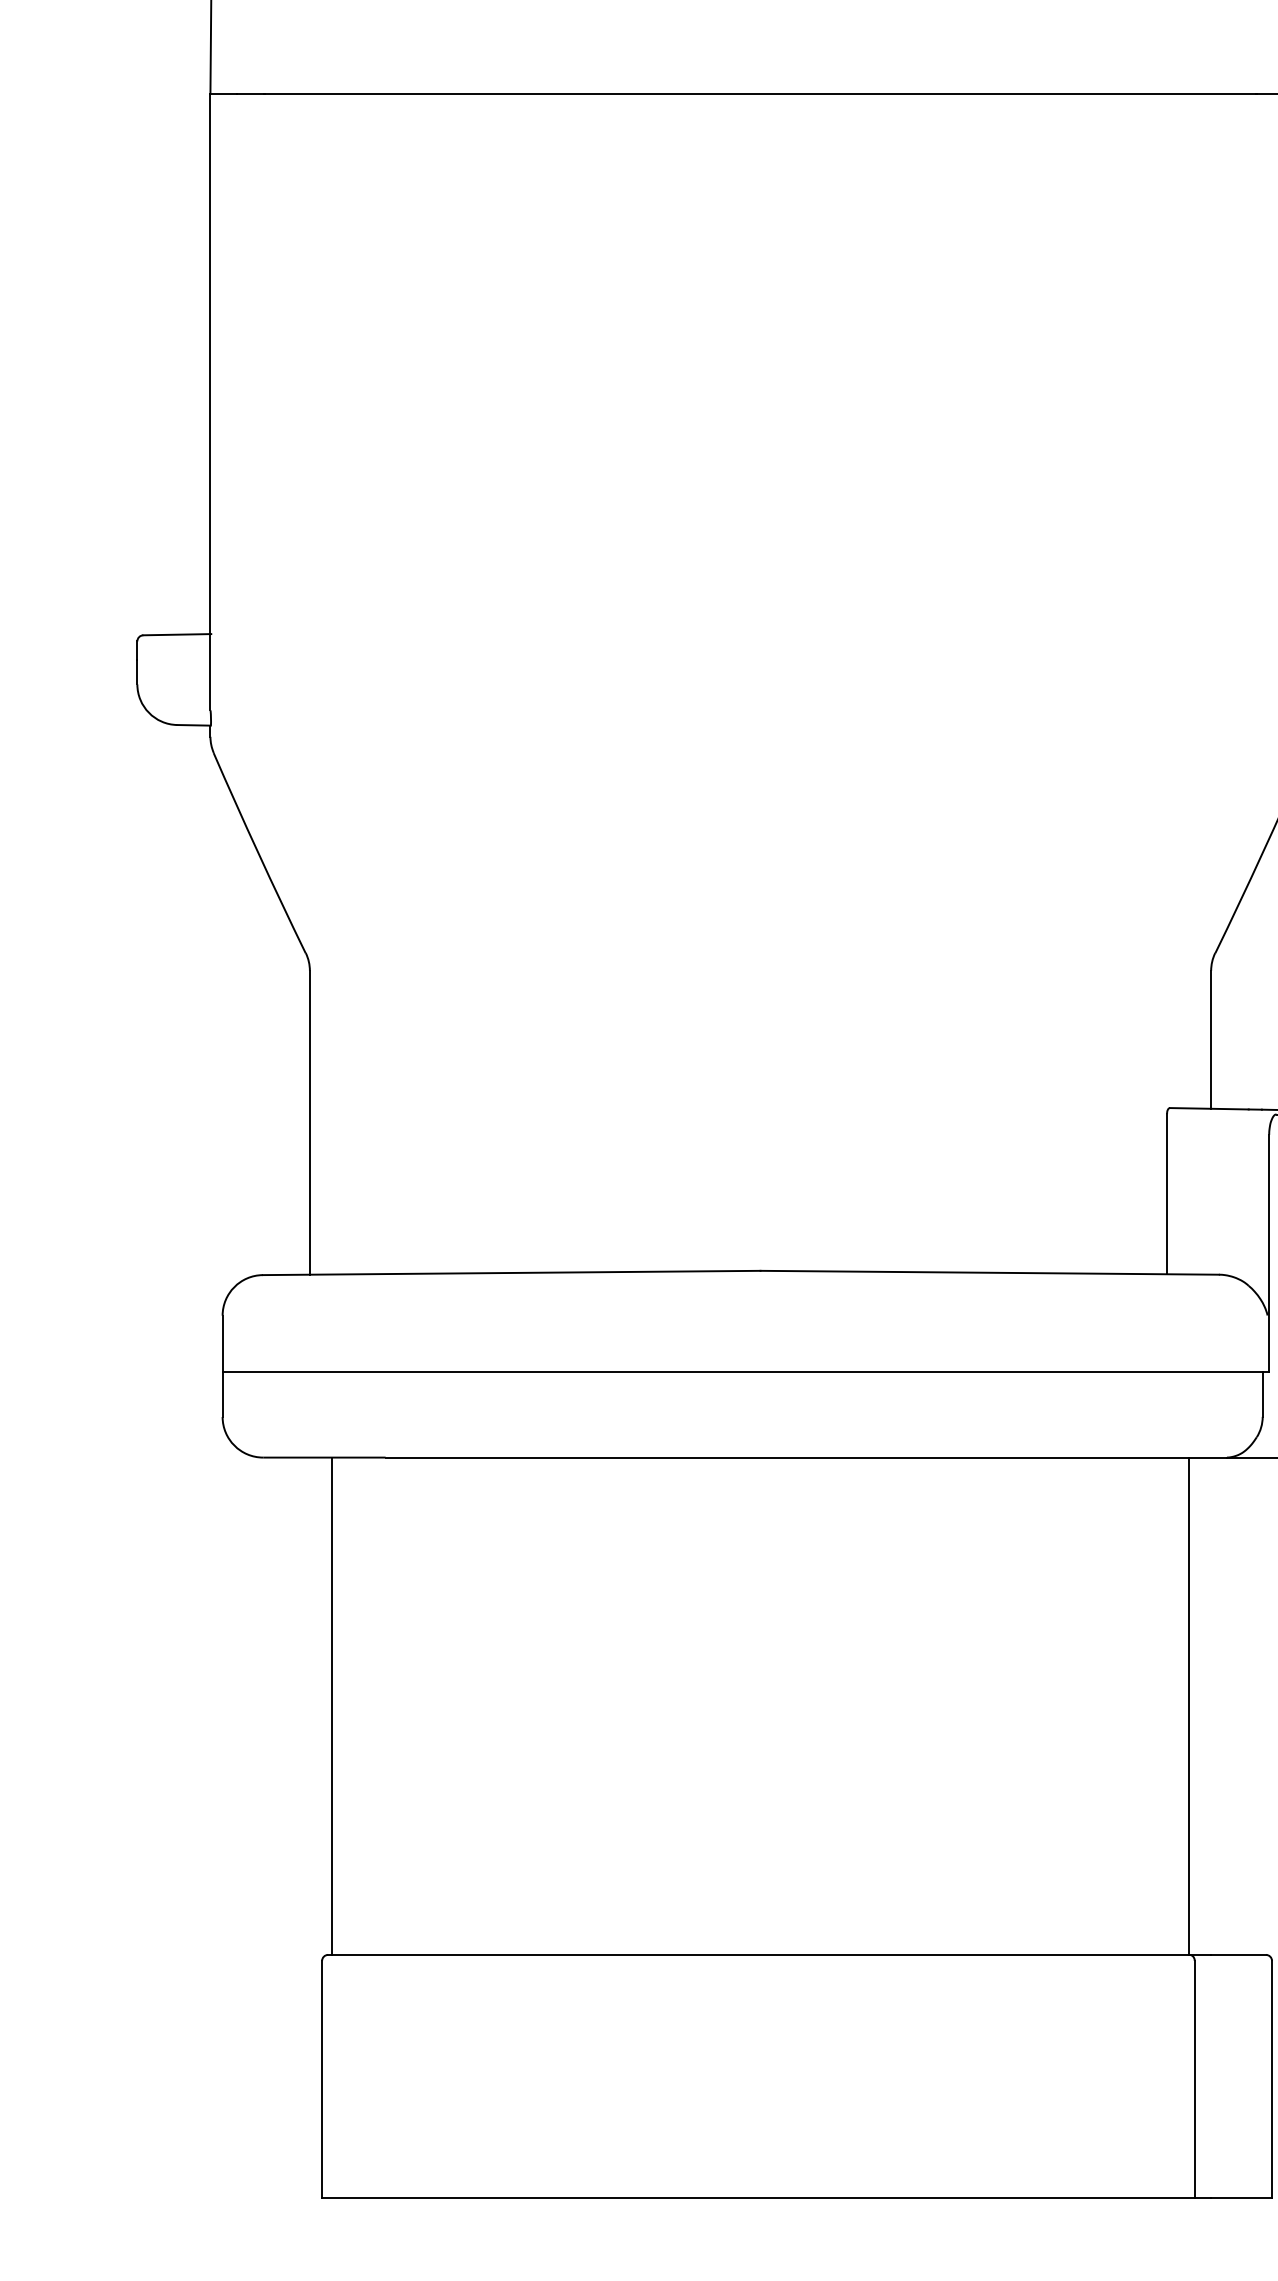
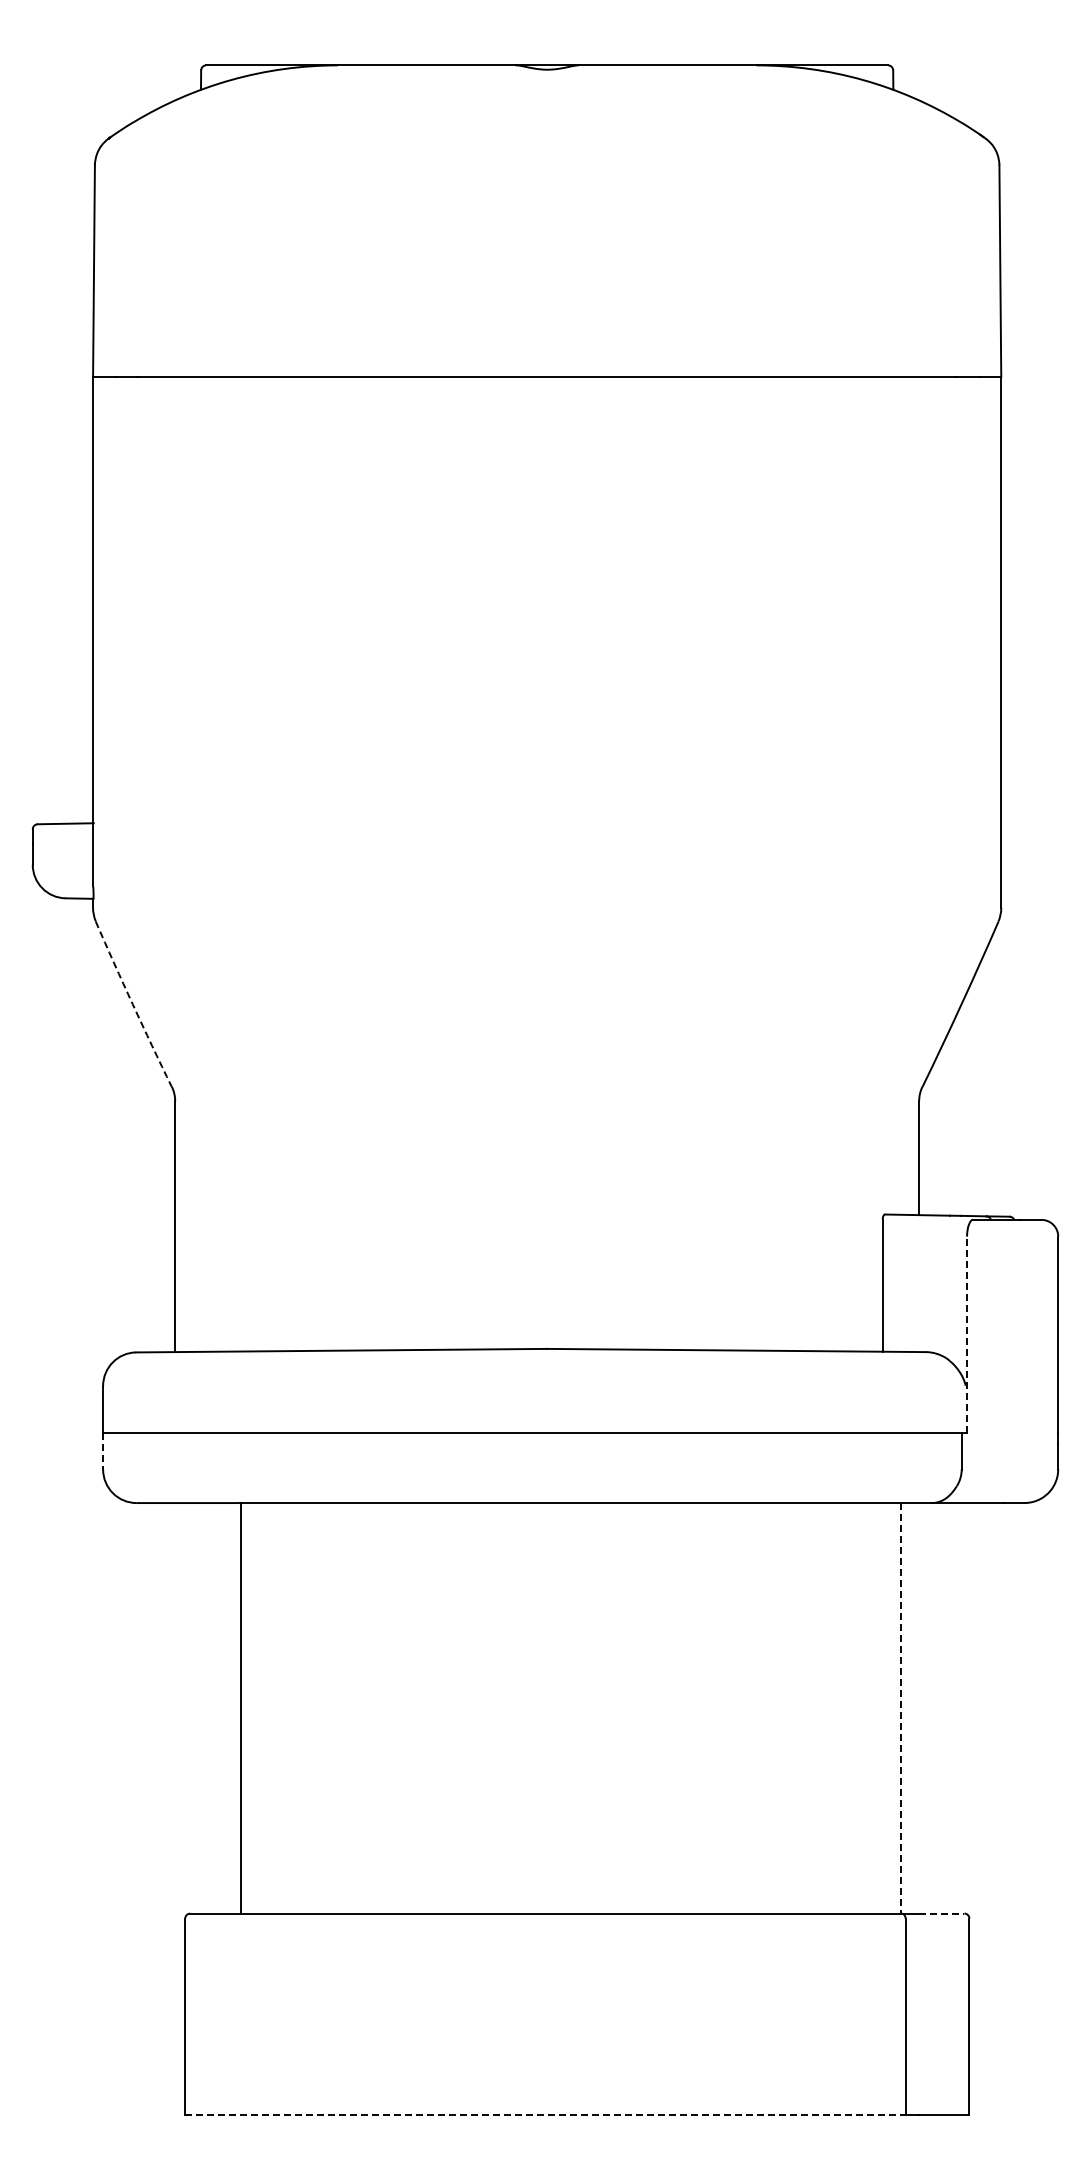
arc: (258, 853) -> (132, 1004), solid -> dashed
line: (1269, 1253) -> (967, 1334), solid -> dashed
line: (223, 1395) -> (103, 1451), solid -> dashed
line: (332, 1706) -> (240, 1708), moved
line: (1188, 1706) -> (900, 1708), solid -> dashed
line: (1238, 1954) -> (941, 1913), solid -> dashed
line: (758, 2198) -> (545, 2114), solid -> dashed

